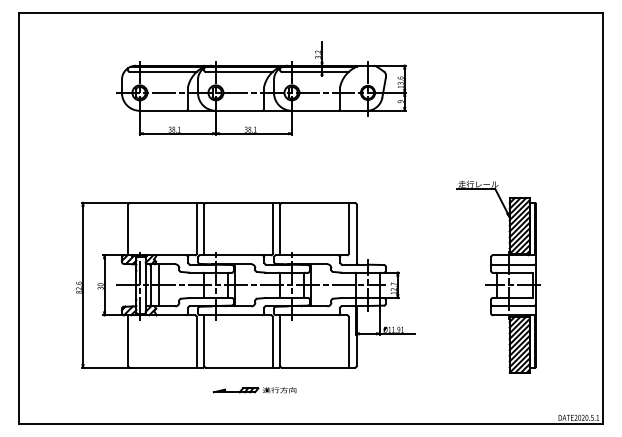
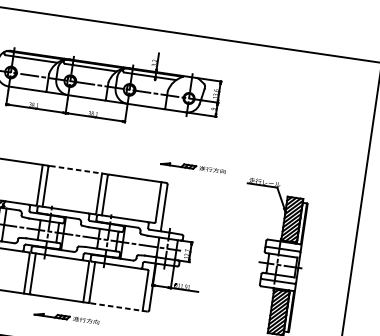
part: (385, 178) -> (192, 167), added
line: (242, 202) -> (78, 169), solid -> dashed
line: (318, 367) -> (119, 307), solid -> dashed

